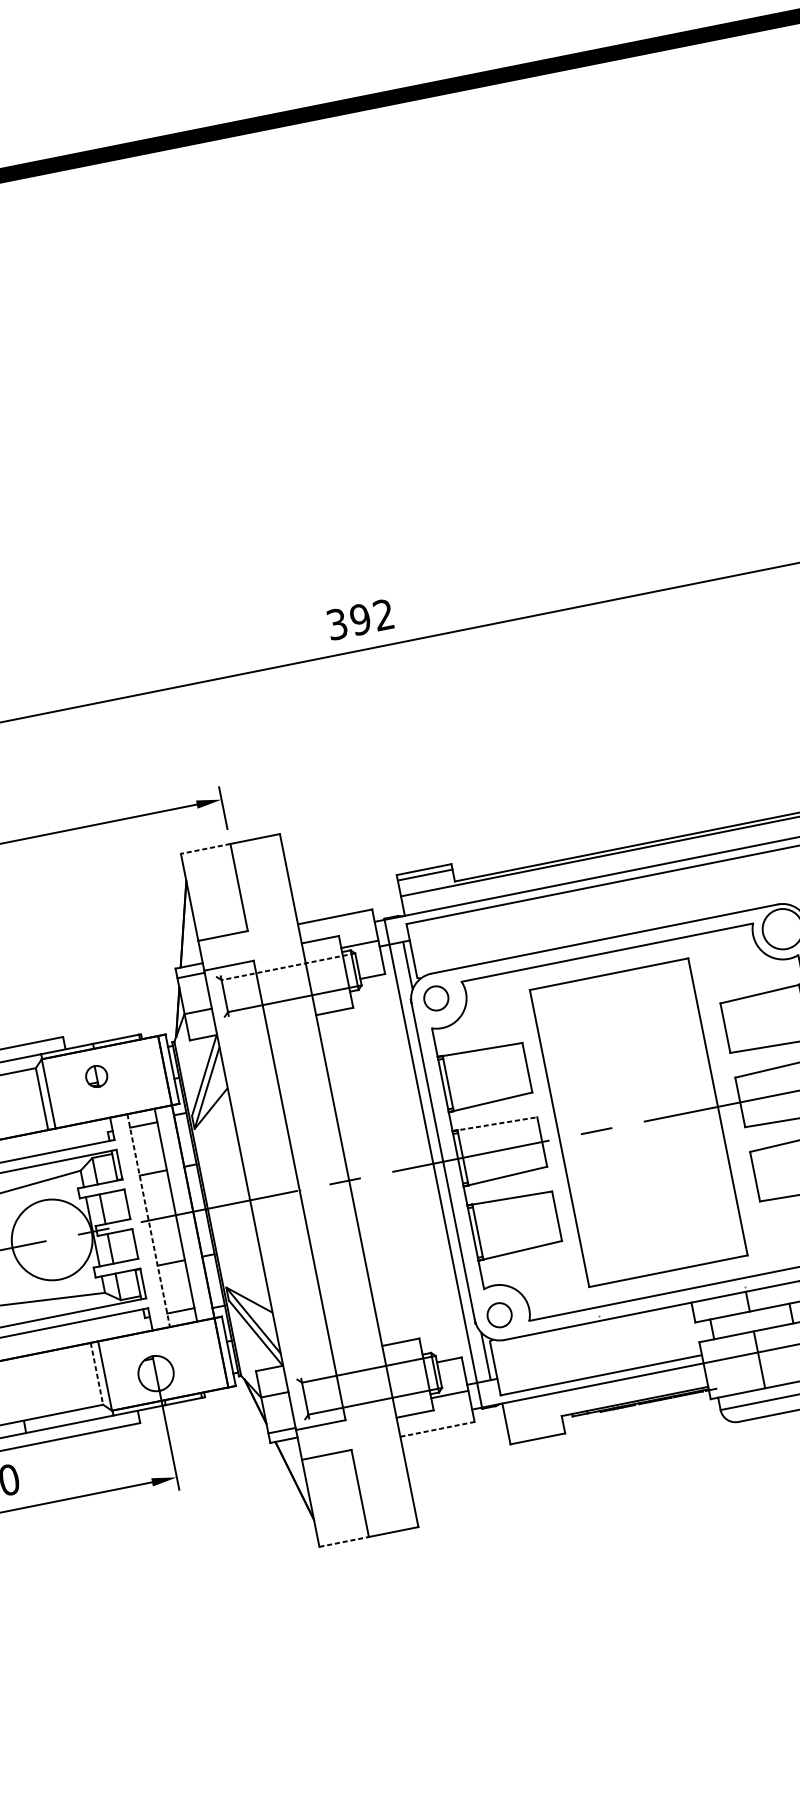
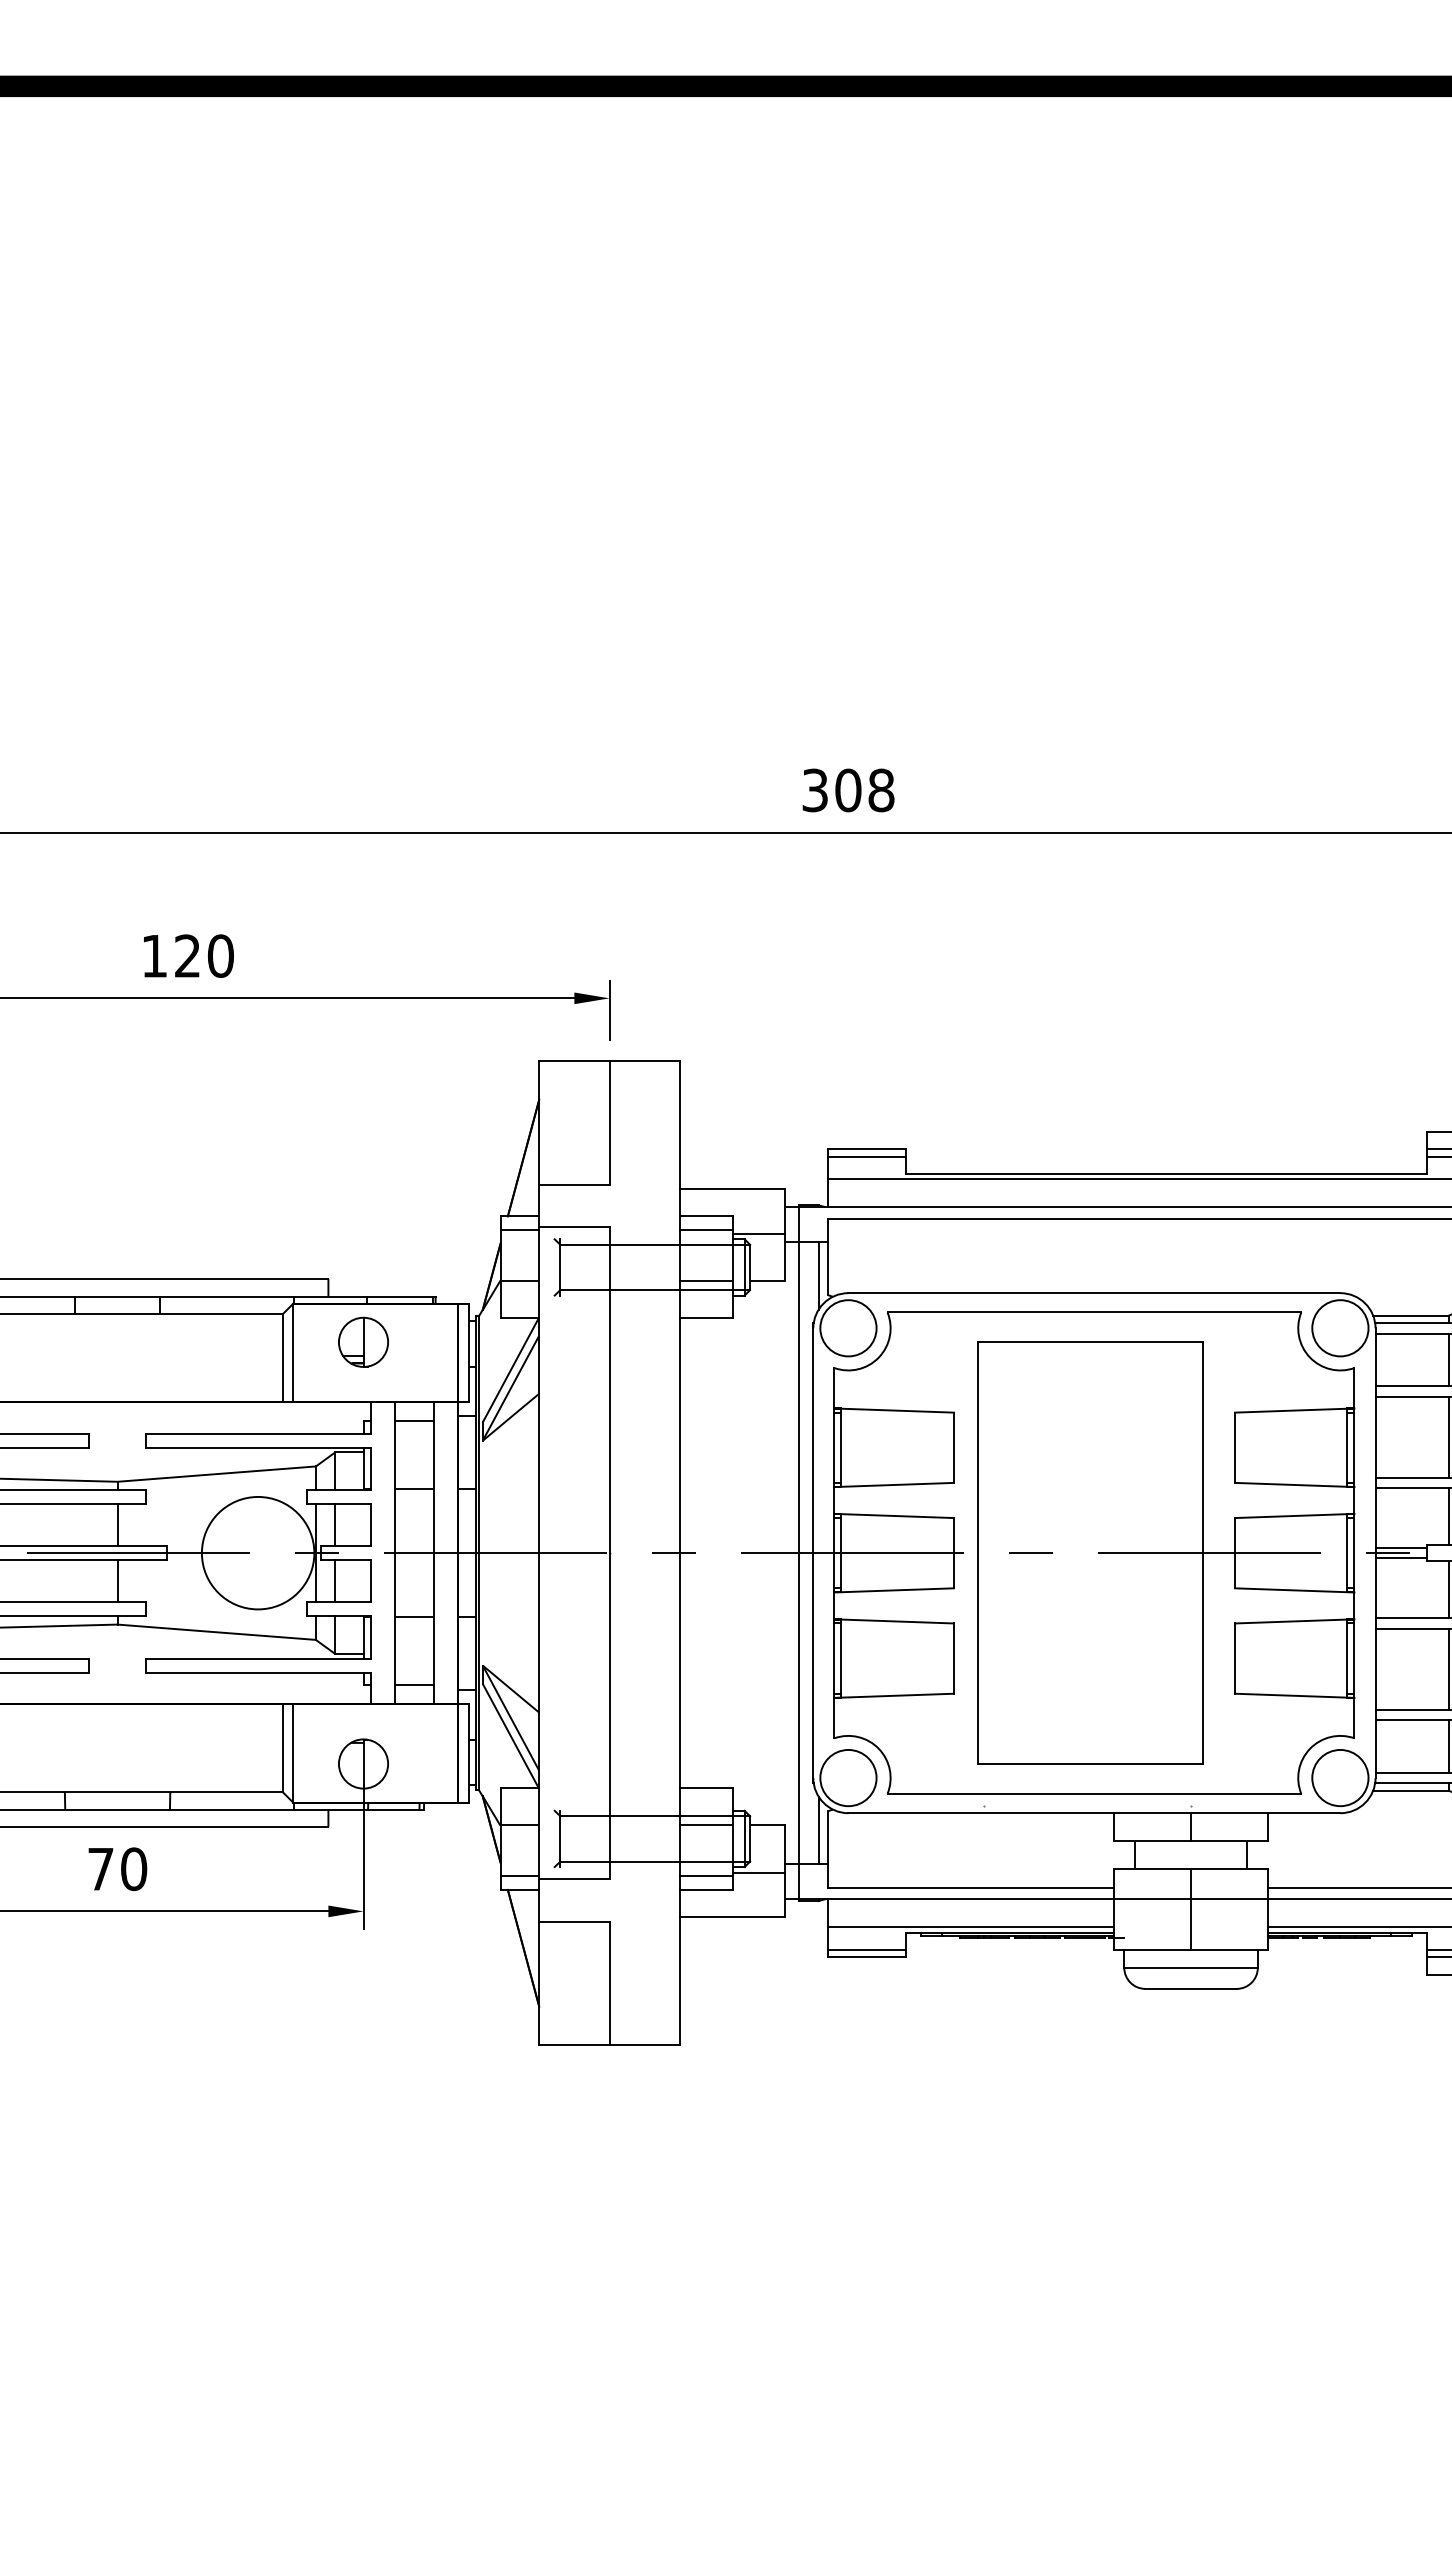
text: (371, 617) -> (864, 790), 392 -> 308
line: (205, 849) -> (573, 1061), dashed -> solid
line: (321, 949) -> (705, 1230), added
line: (288, 966) -> (655, 1244), dashed -> solid
line: (329, 985) -> (705, 1281), added
circle: (436, 998) -> (848, 1328), size x1.67
part: (96, 1075) -> (363, 1341), size x1.67
line: (495, 1123) -> (894, 1515), dashed -> solid
line: (148, 1220) -> (395, 1553), dashed -> solid
circle: (499, 1314) -> (848, 1777), size x1.67
line: (405, 1368) -> (705, 1825), added
line: (96, 1374) -> (282, 1748), dashed -> solid
line: (606, 1403) -> (970, 1927), added
line: (412, 1404) -> (705, 1876), added
line: (437, 1429) -> (732, 1916), dashed -> solid
line: (536, 1433) -> (866, 1949), added
line: (344, 1542) -> (574, 2045), dashed -> solid

